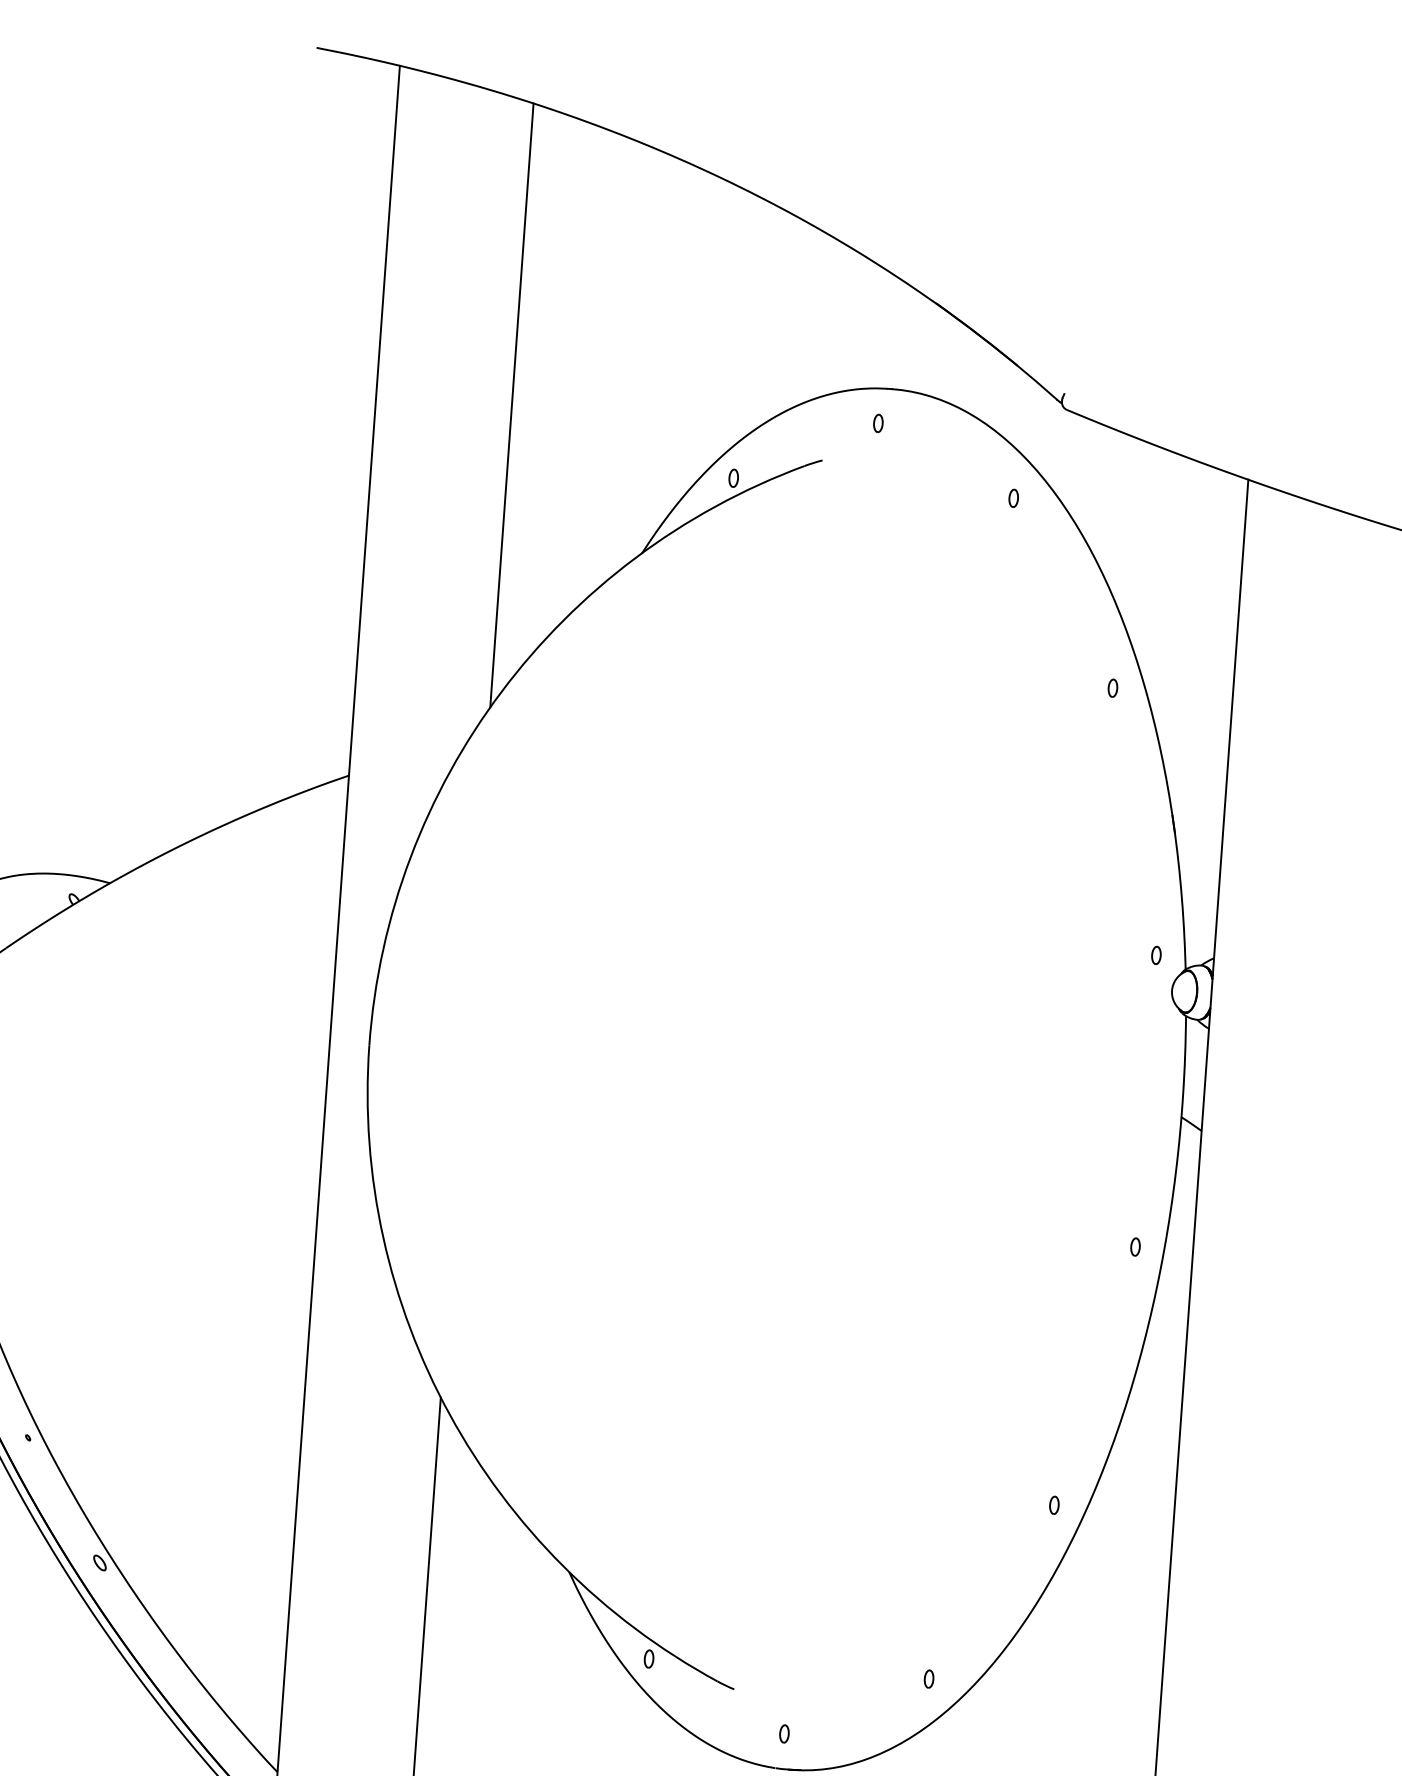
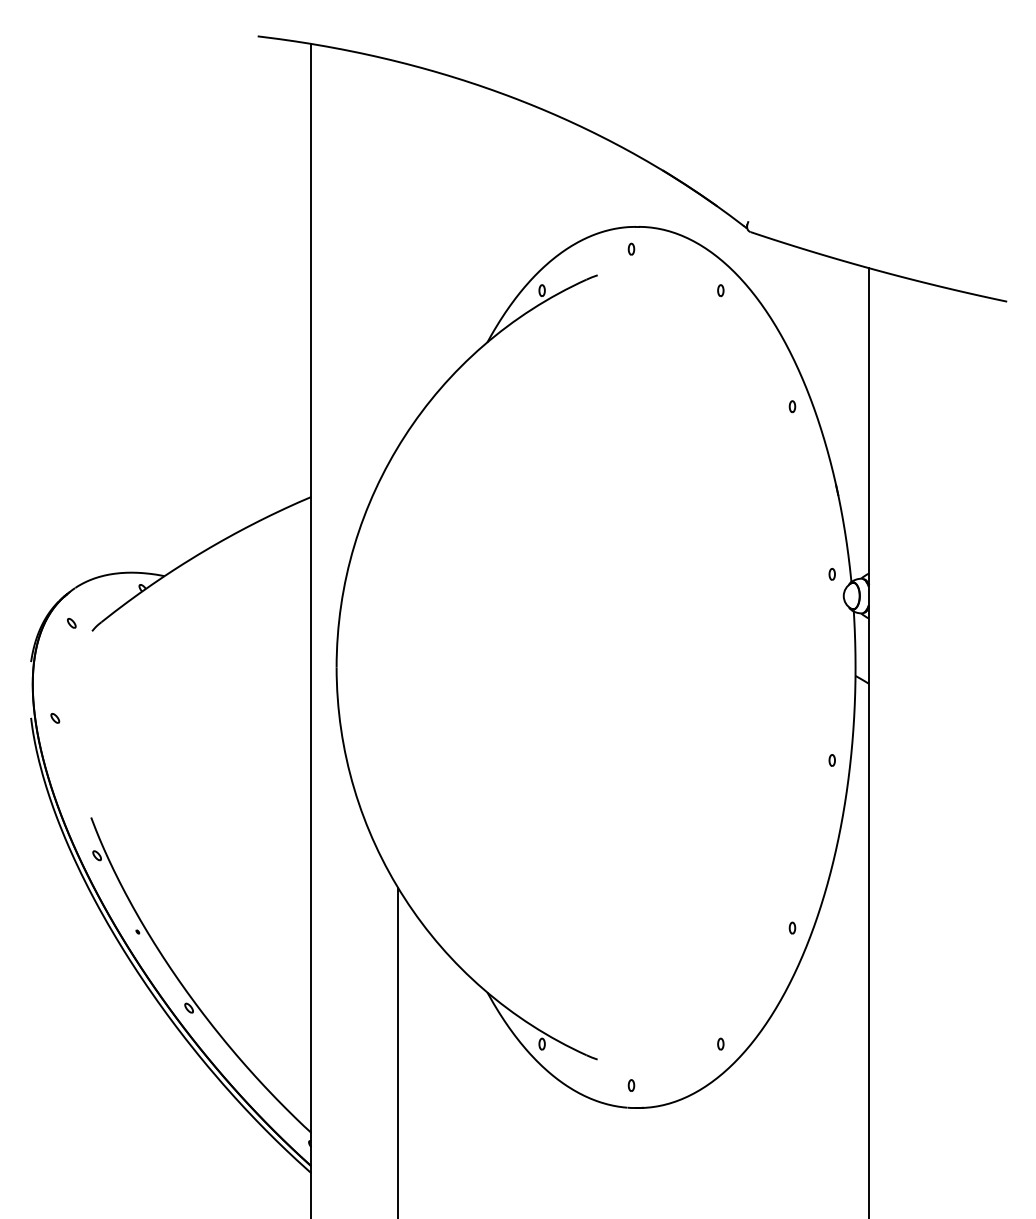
line: (512, 405) -> (398, 254), removed

